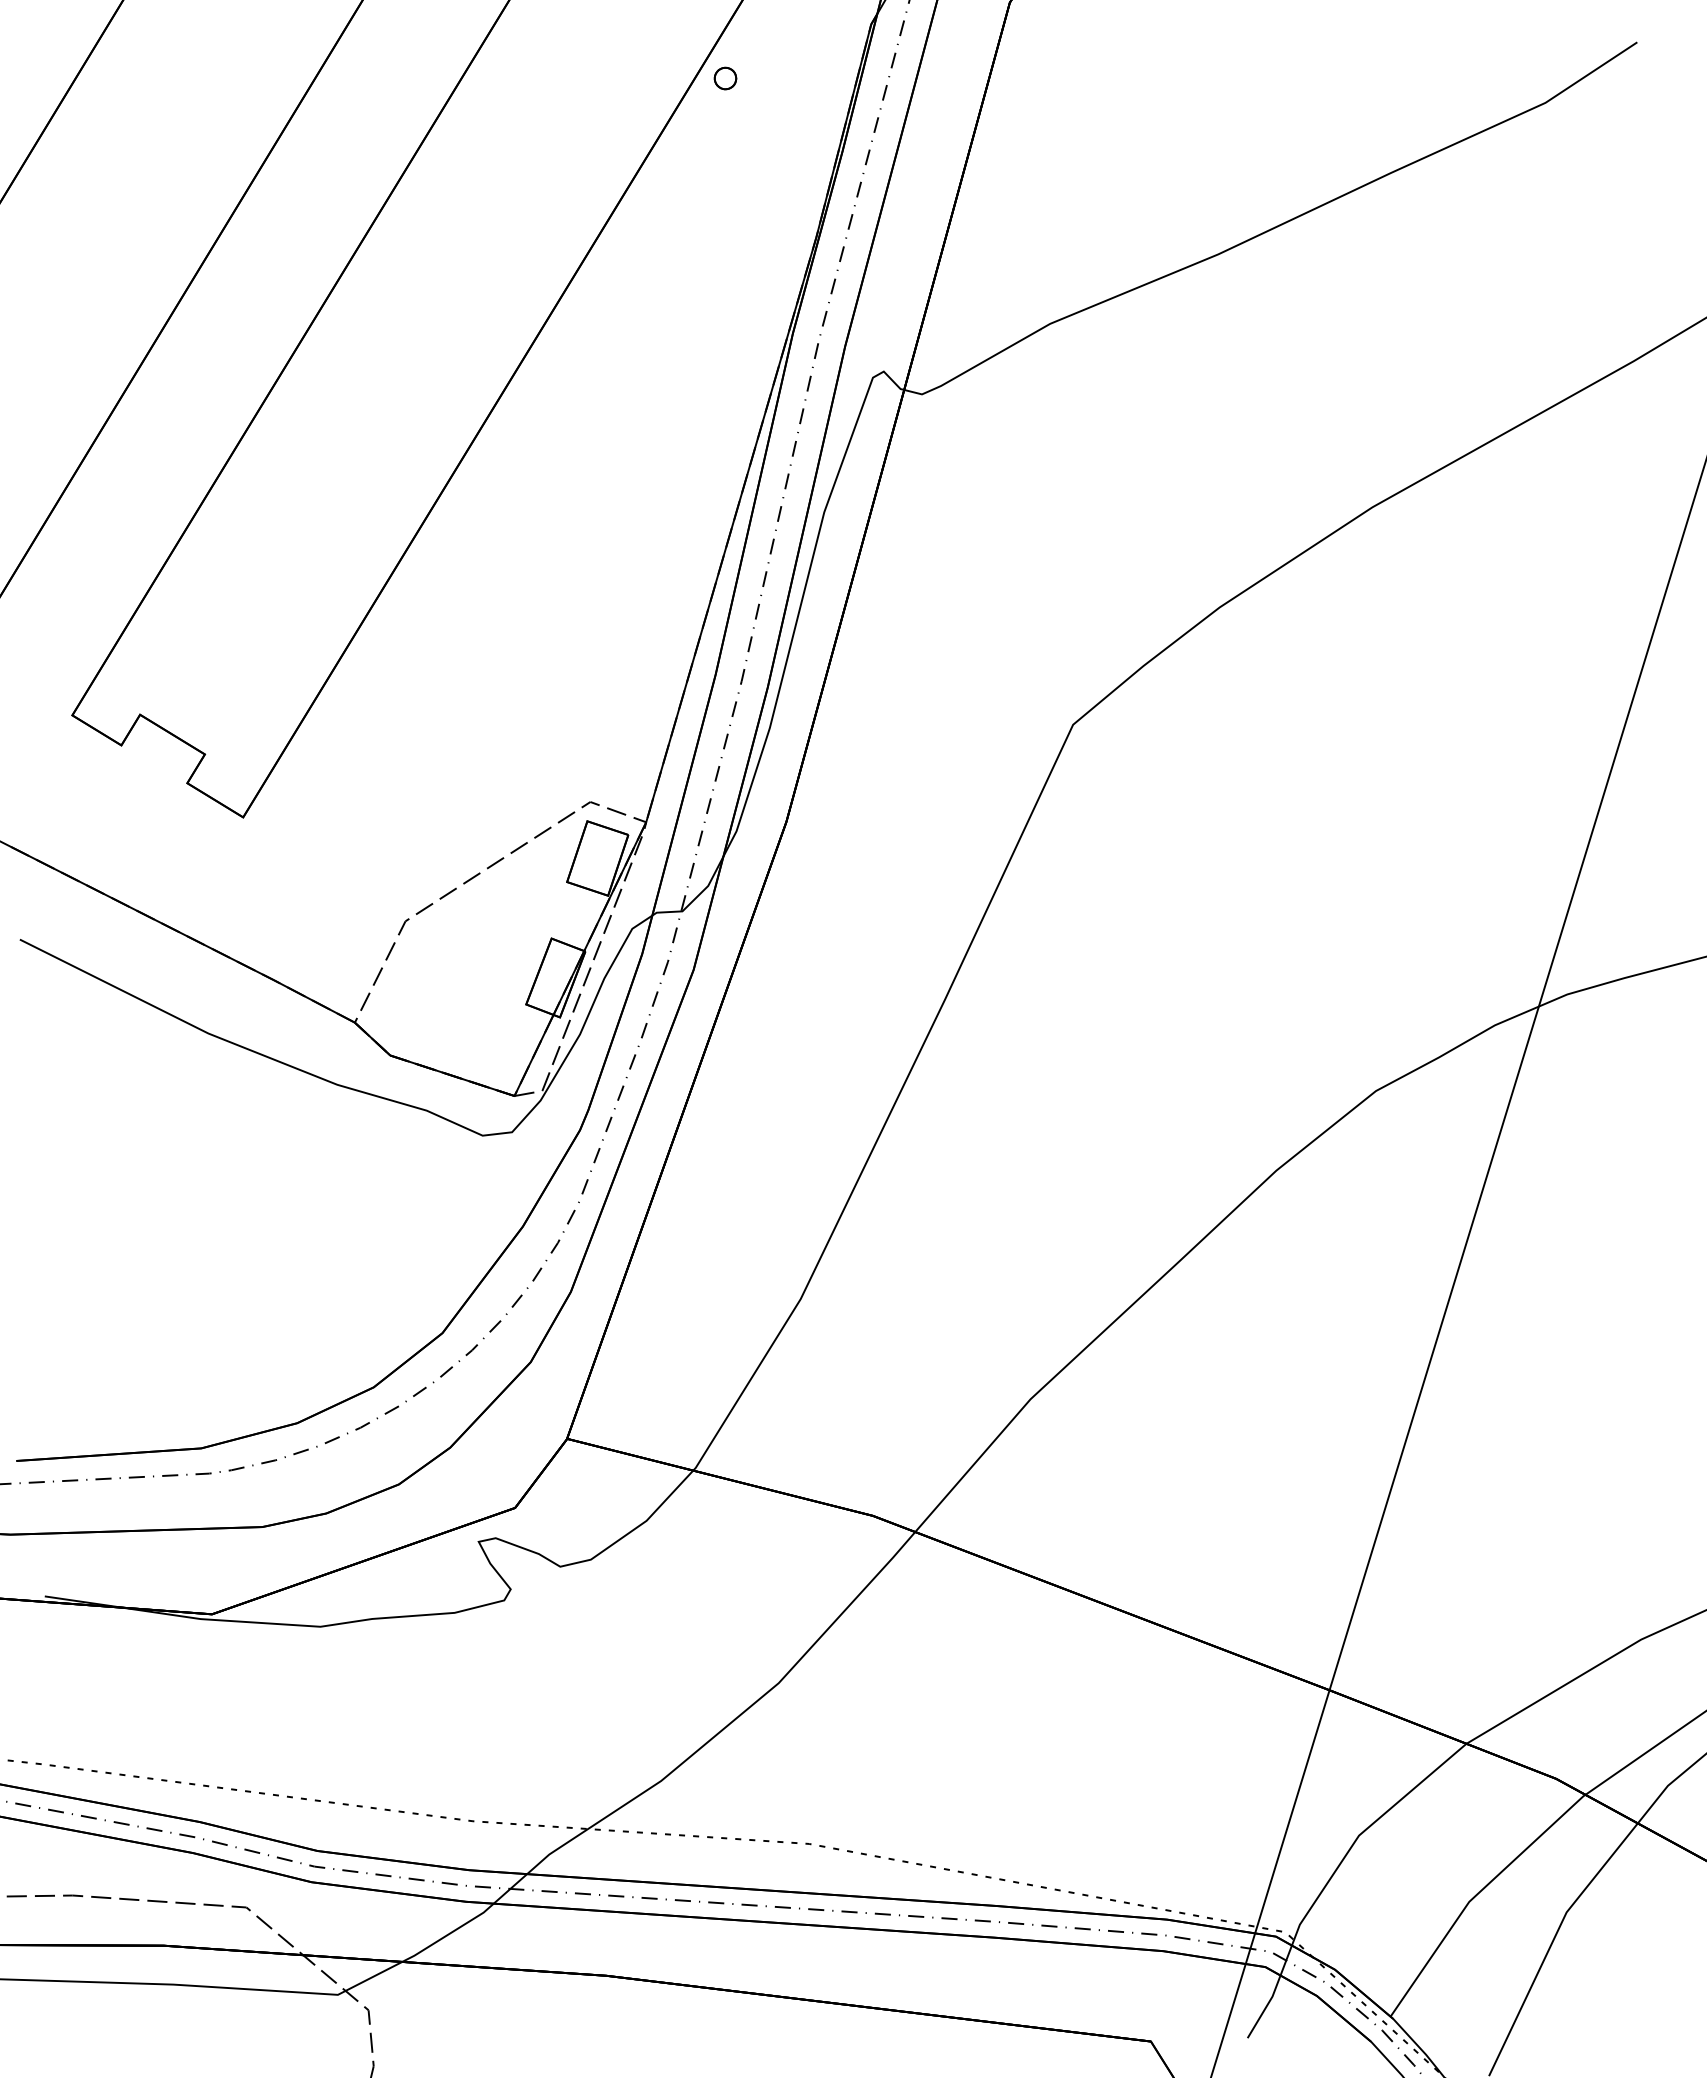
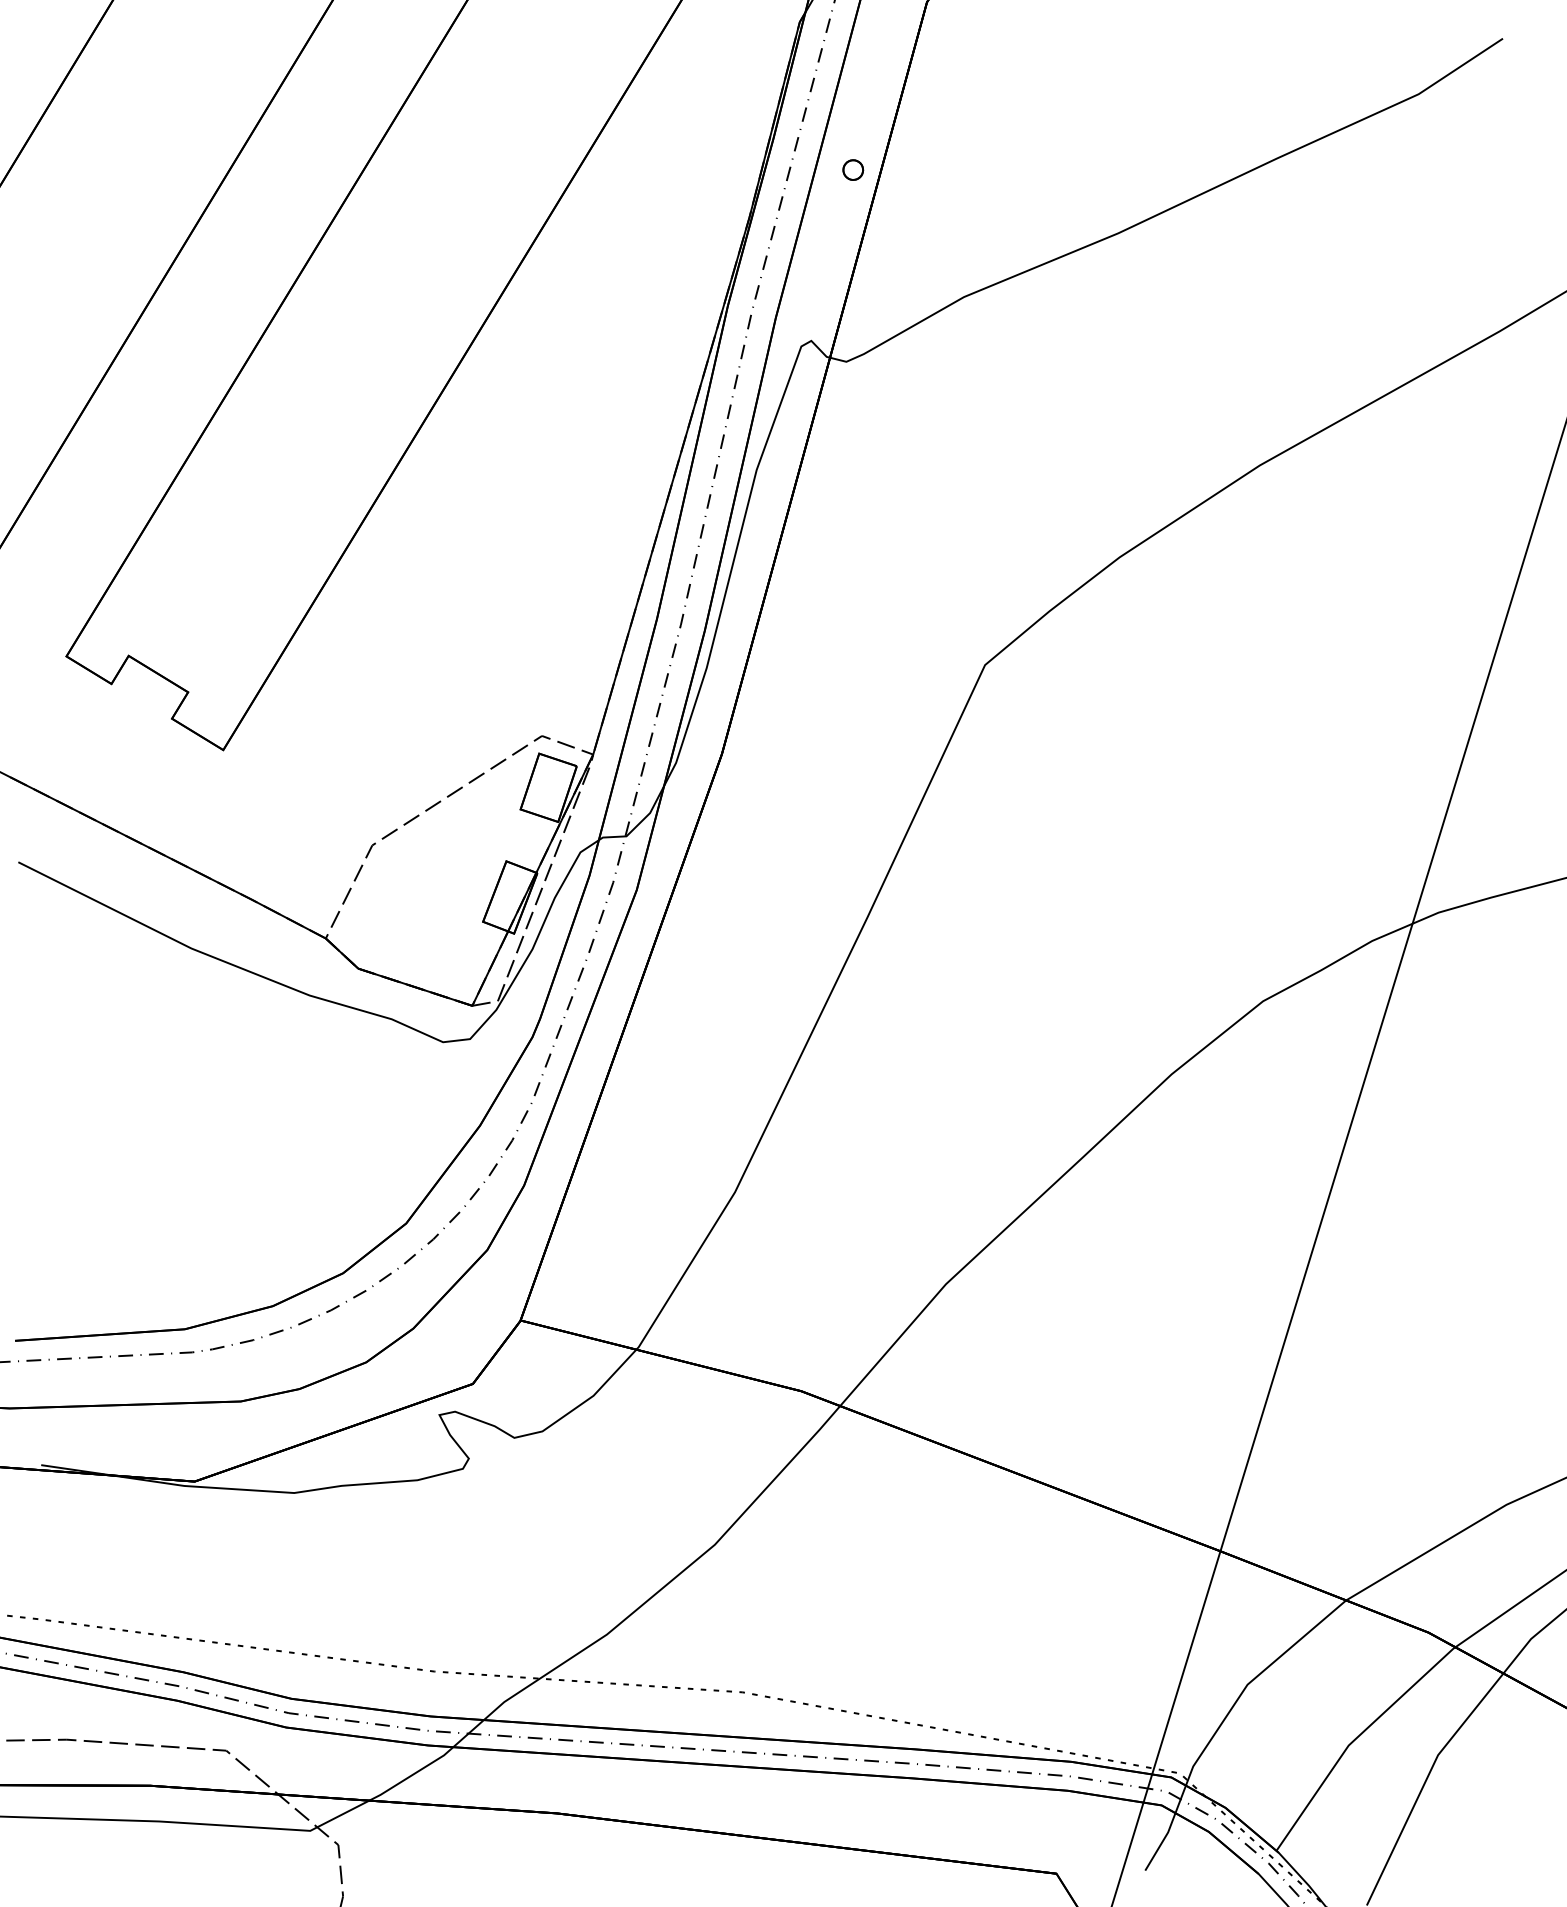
part: (725, 78) -> (853, 170), moved

